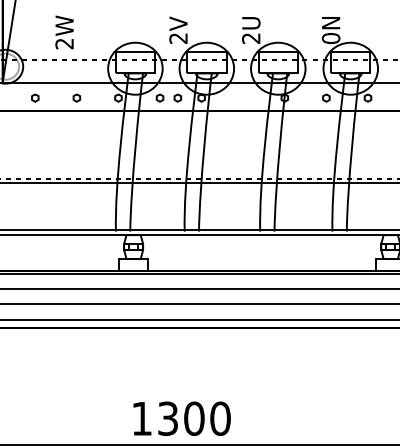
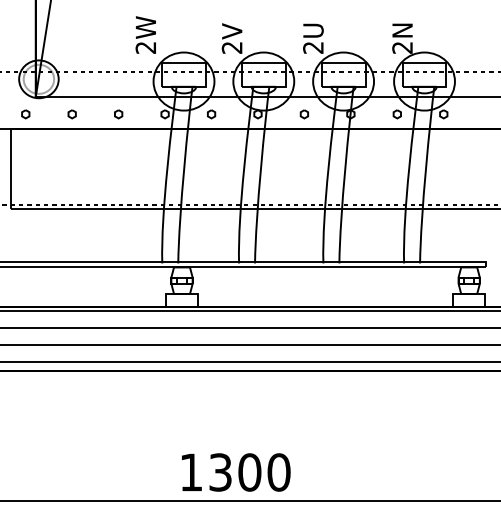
text: (64, 31) -> (145, 34), moved
text: (331, 38) -> (402, 47), 0N -> 2N
part: (177, 98) -> (303, 114), moved

